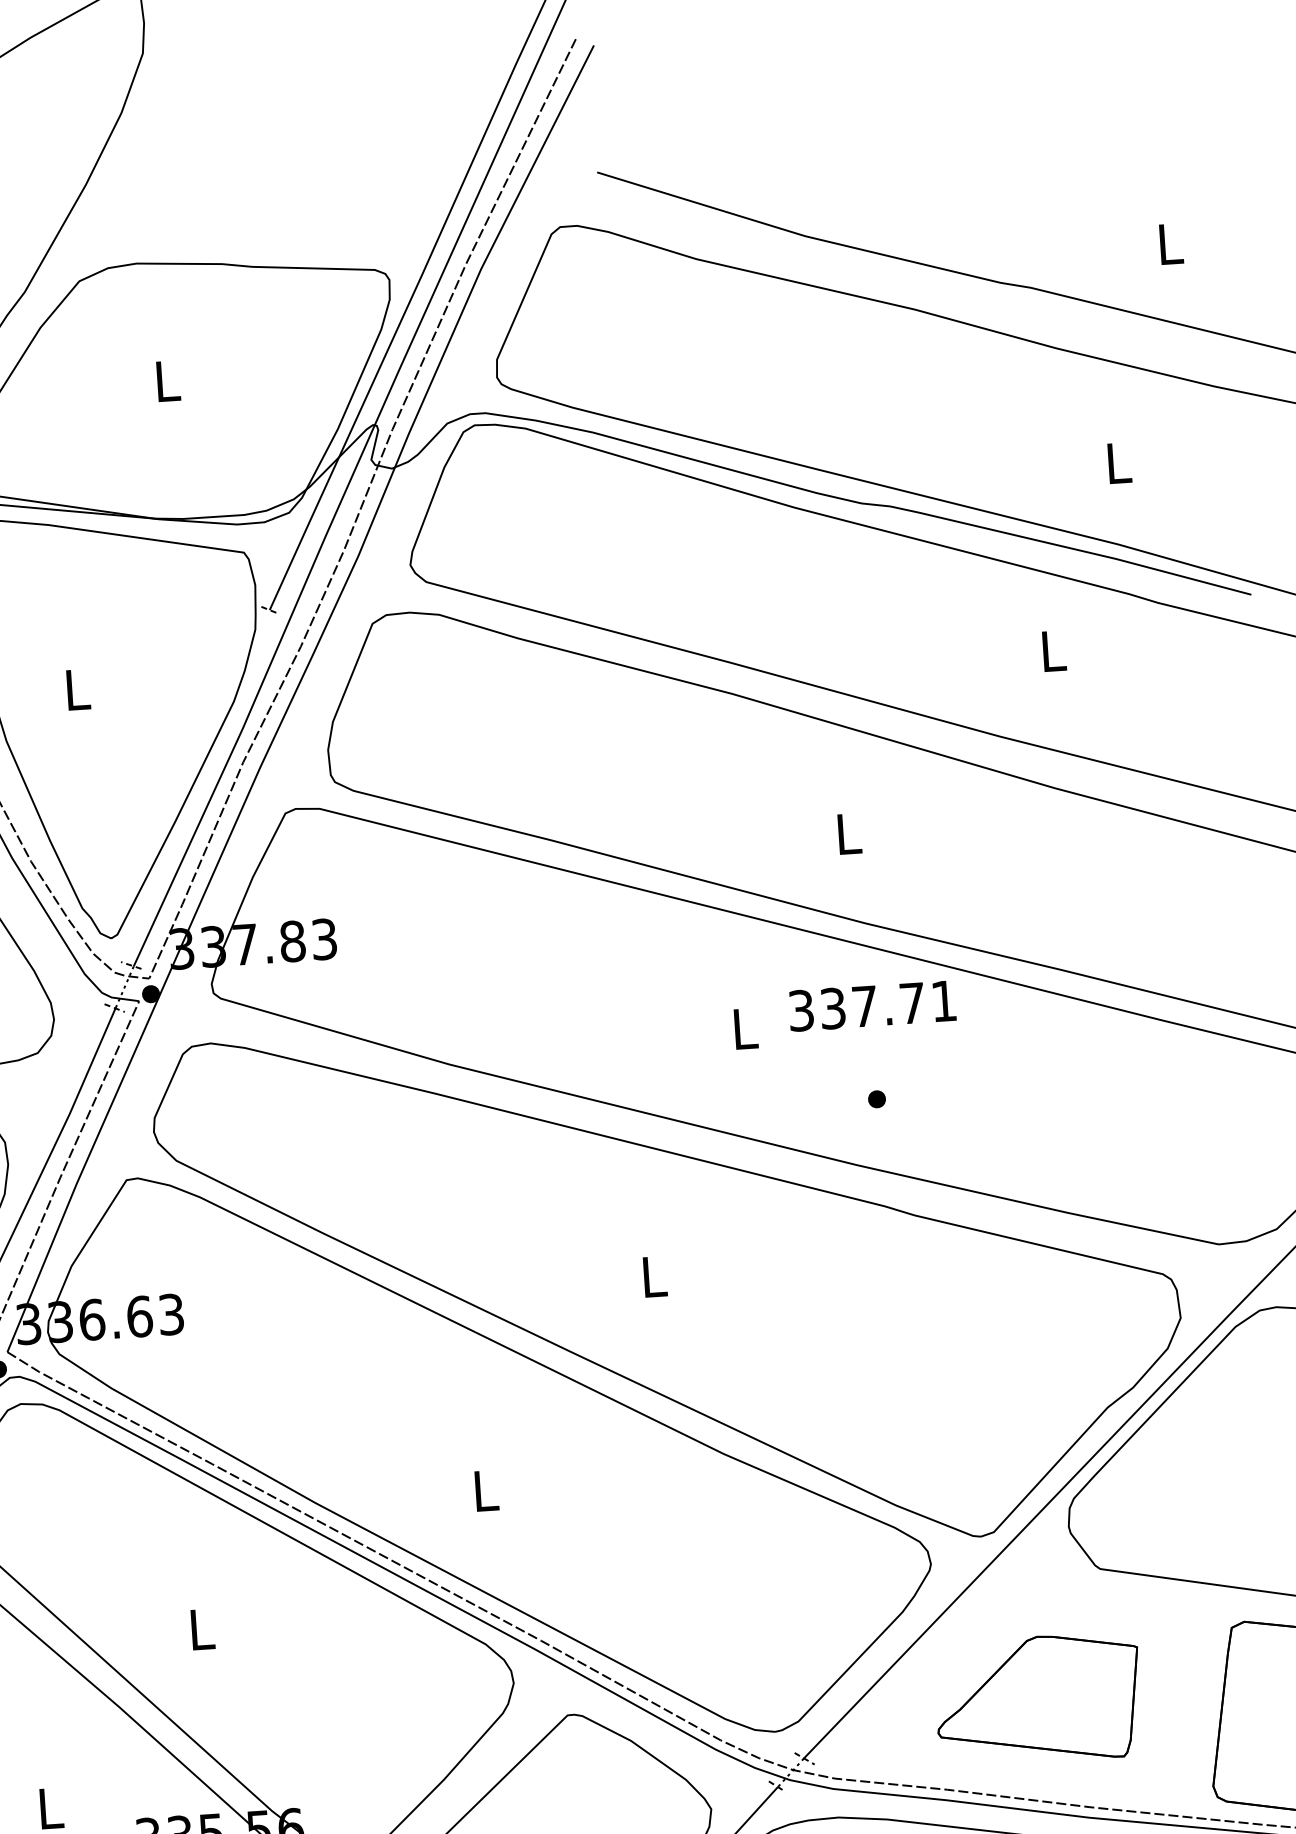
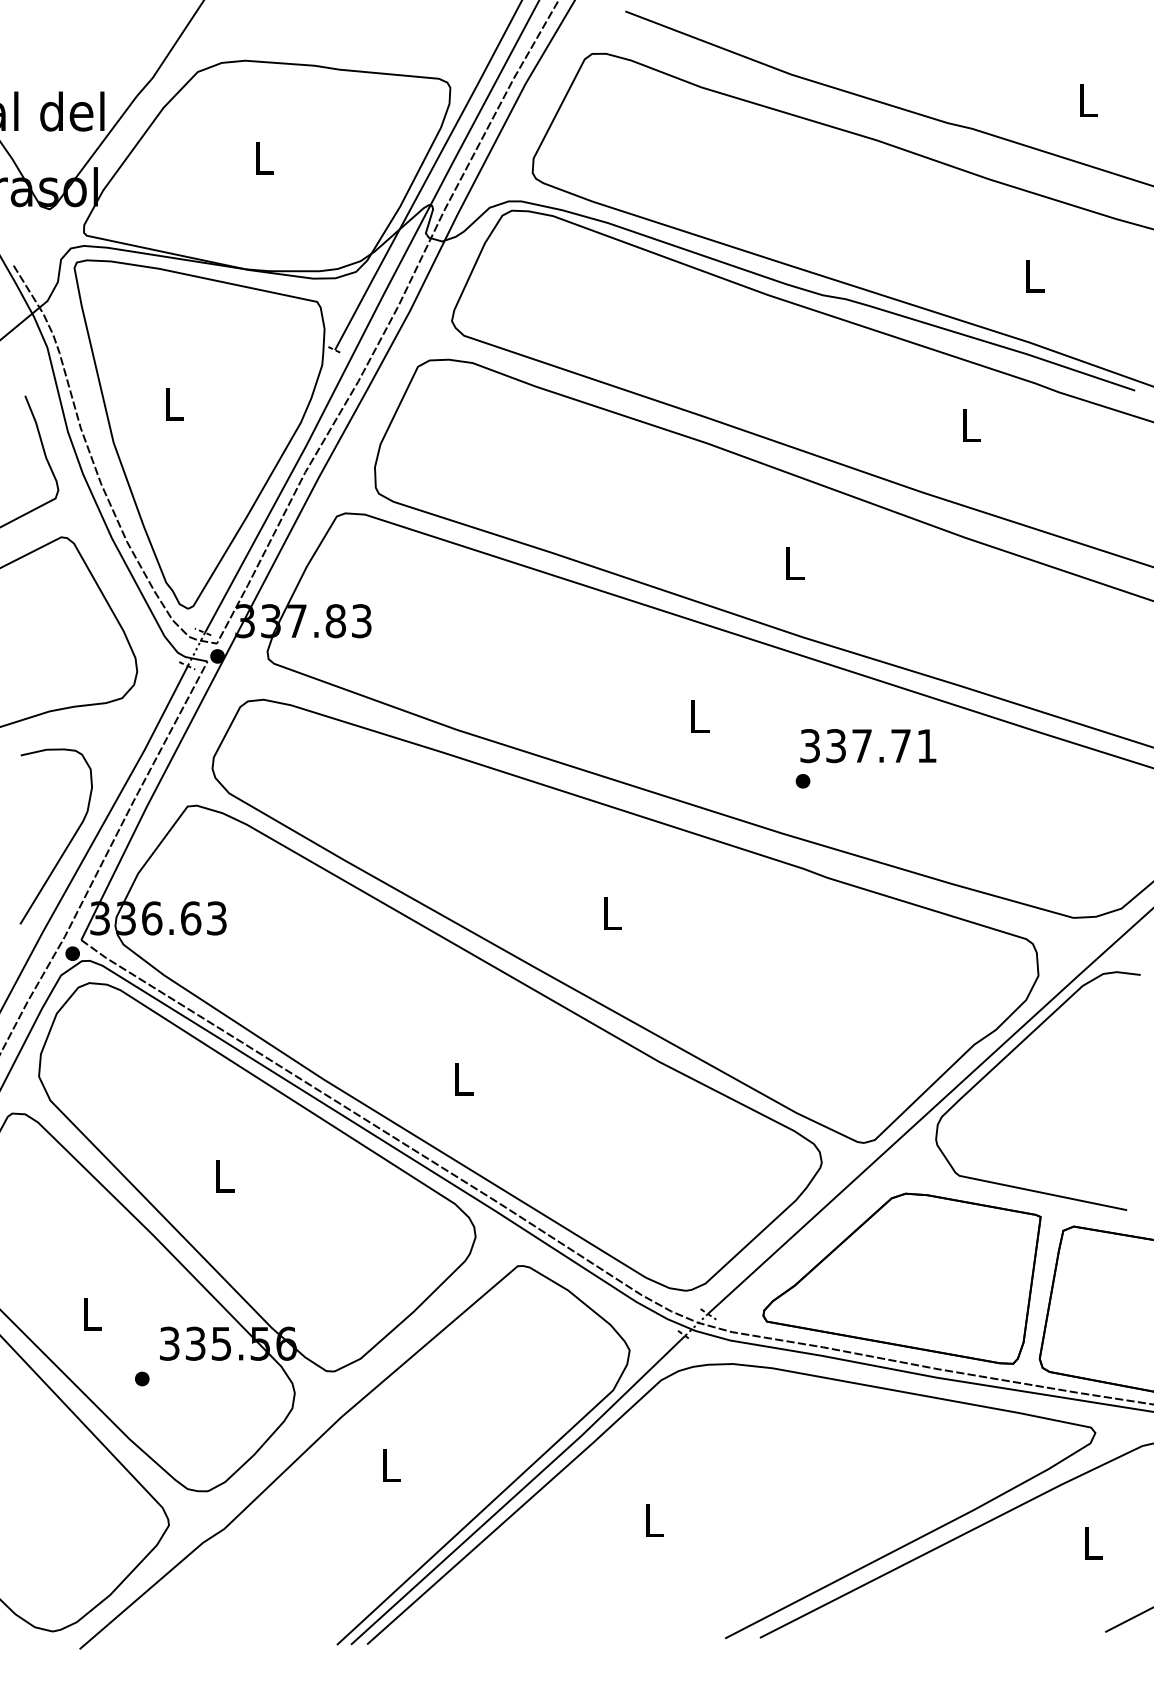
text: (872, 1006) -> (868, 746), moved
part: (1037, 1699) -> (901, 1278), size x1.67

